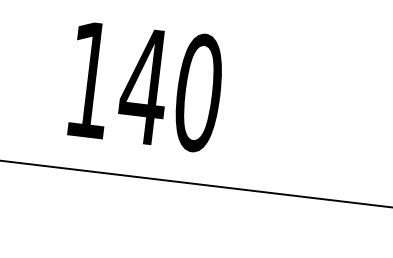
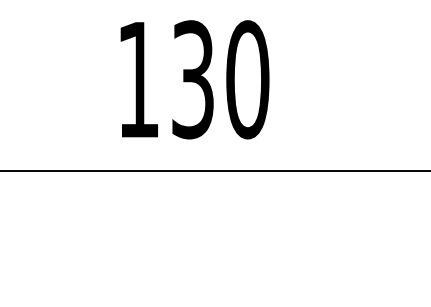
text: (143, 86) -> (192, 79), 140 -> 130

